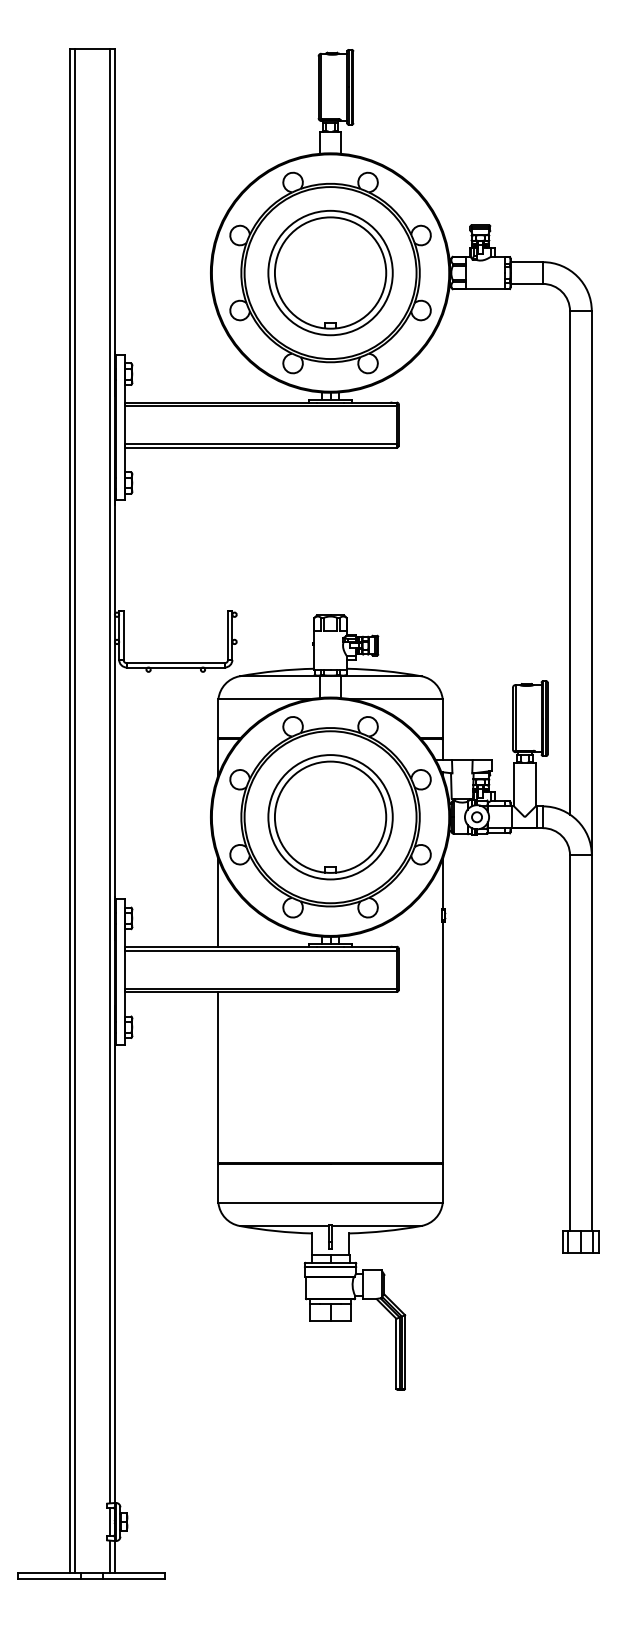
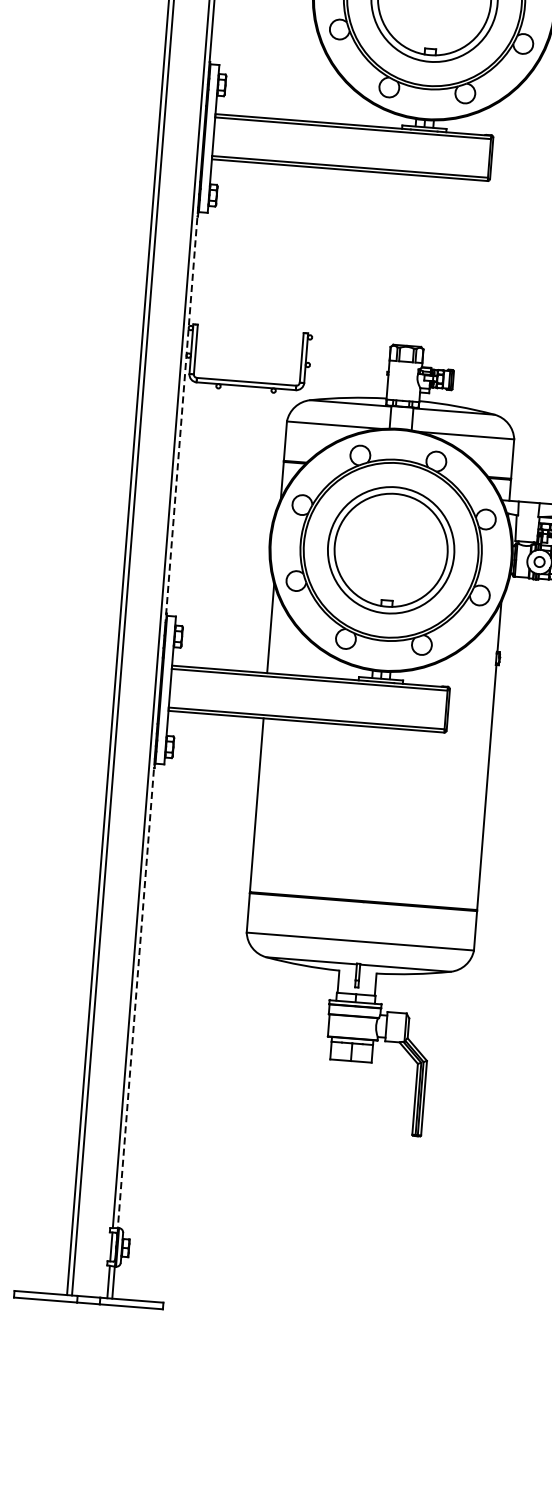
line: (114, 701) -> (181, 415), solid -> dashed
line: (114, 1271) -> (135, 993), solid -> dashed

